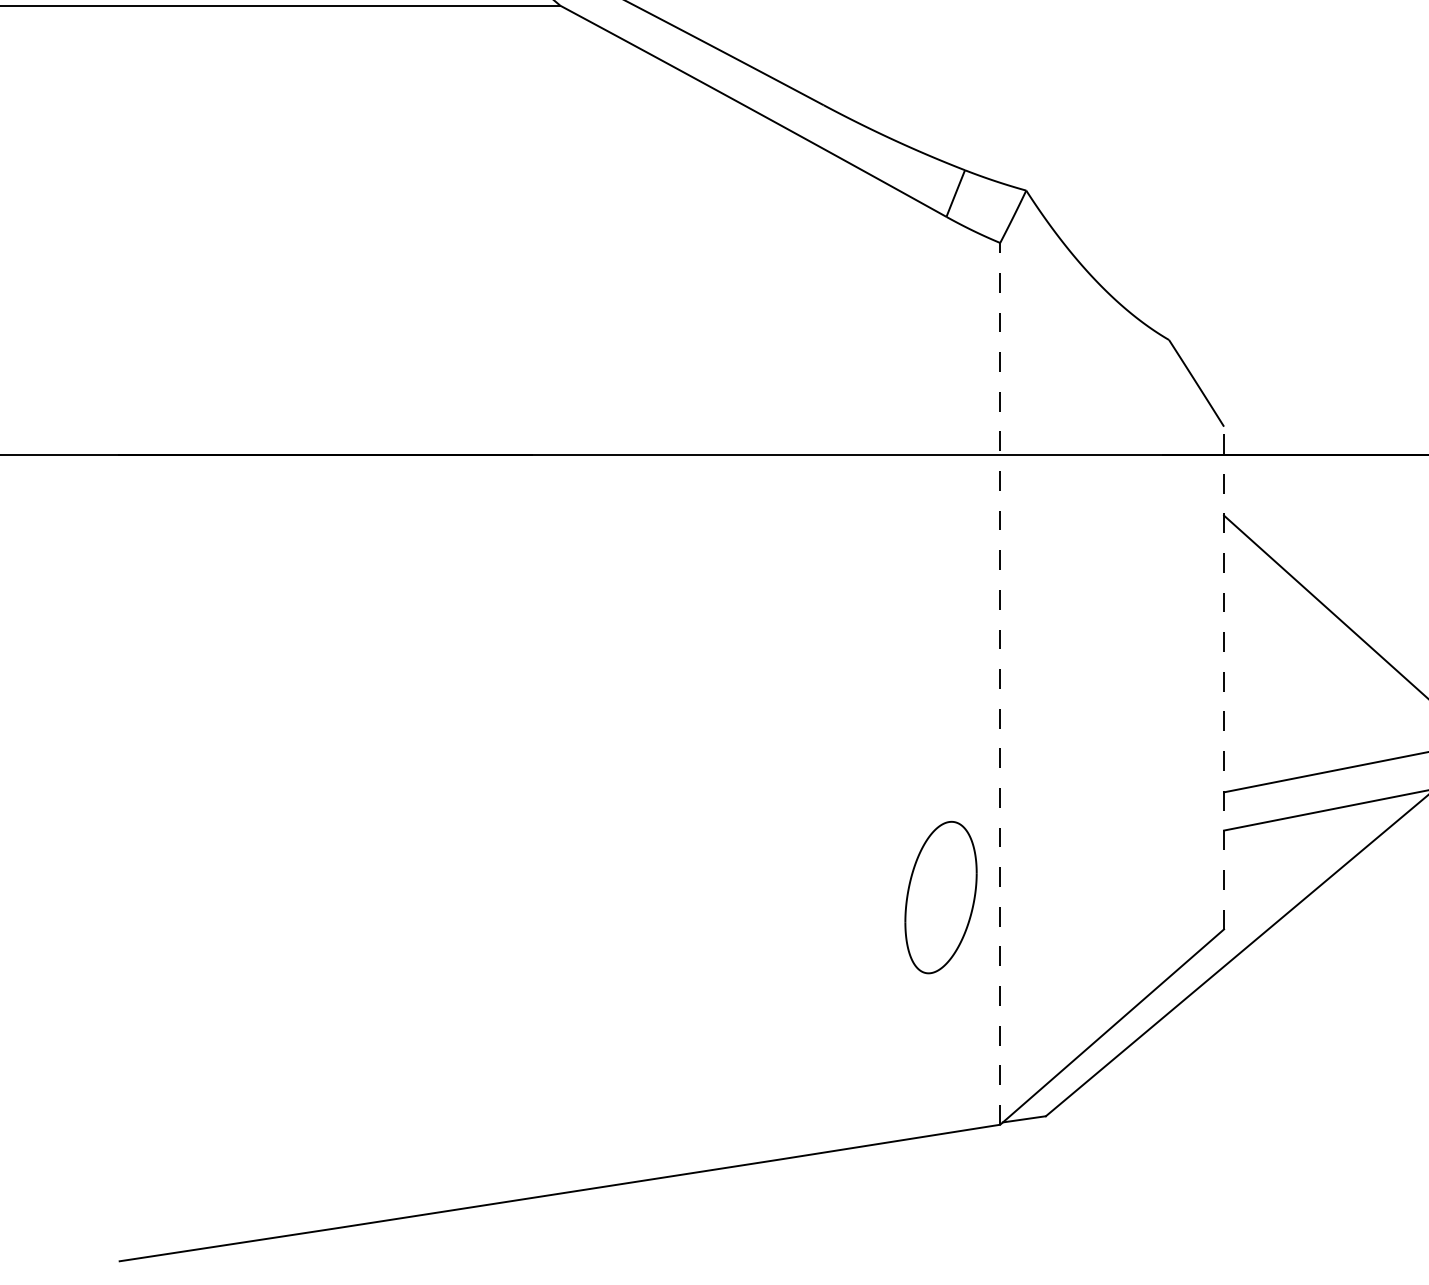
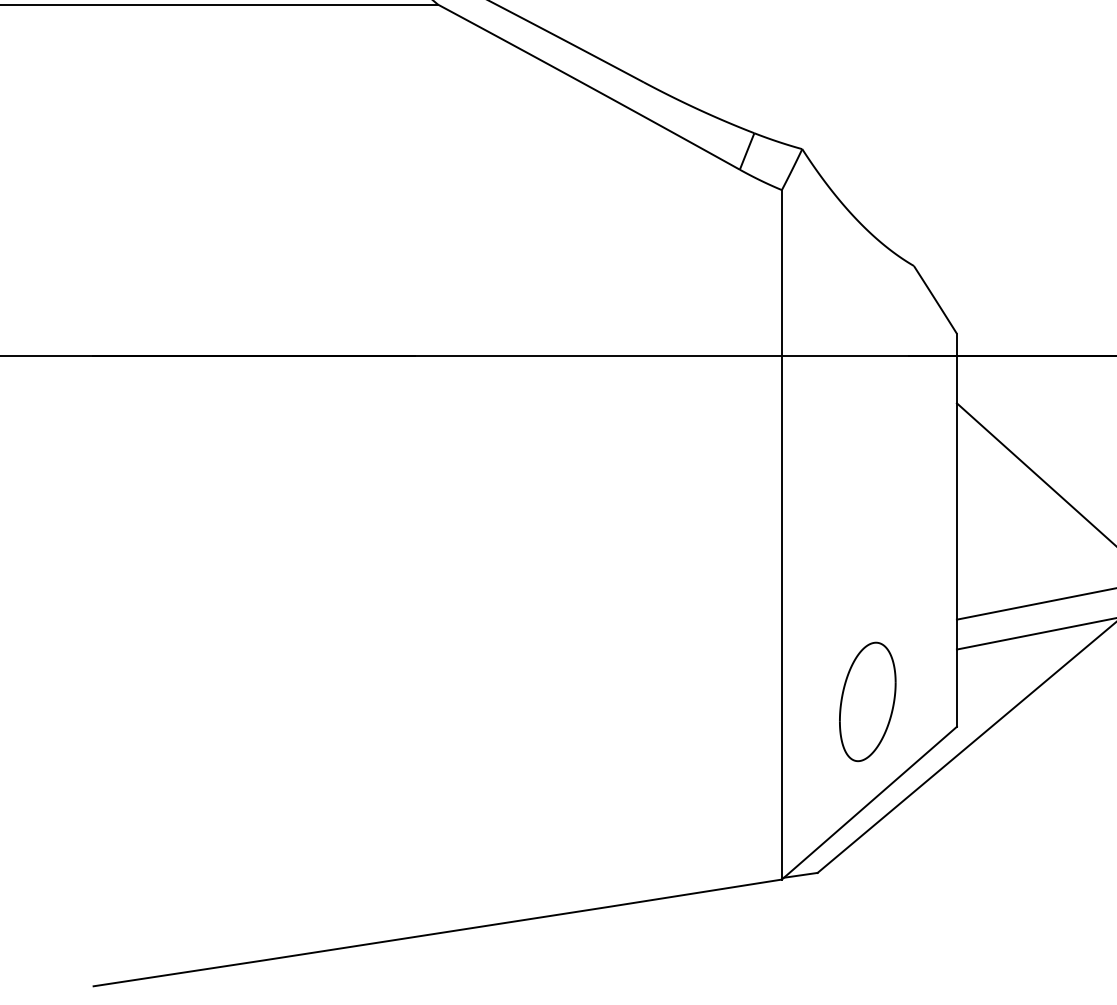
line: (1224, 677) -> (957, 529), dashed -> solid
line: (1000, 683) -> (782, 534), dashed -> solid
part: (940, 897) -> (867, 701), moved

